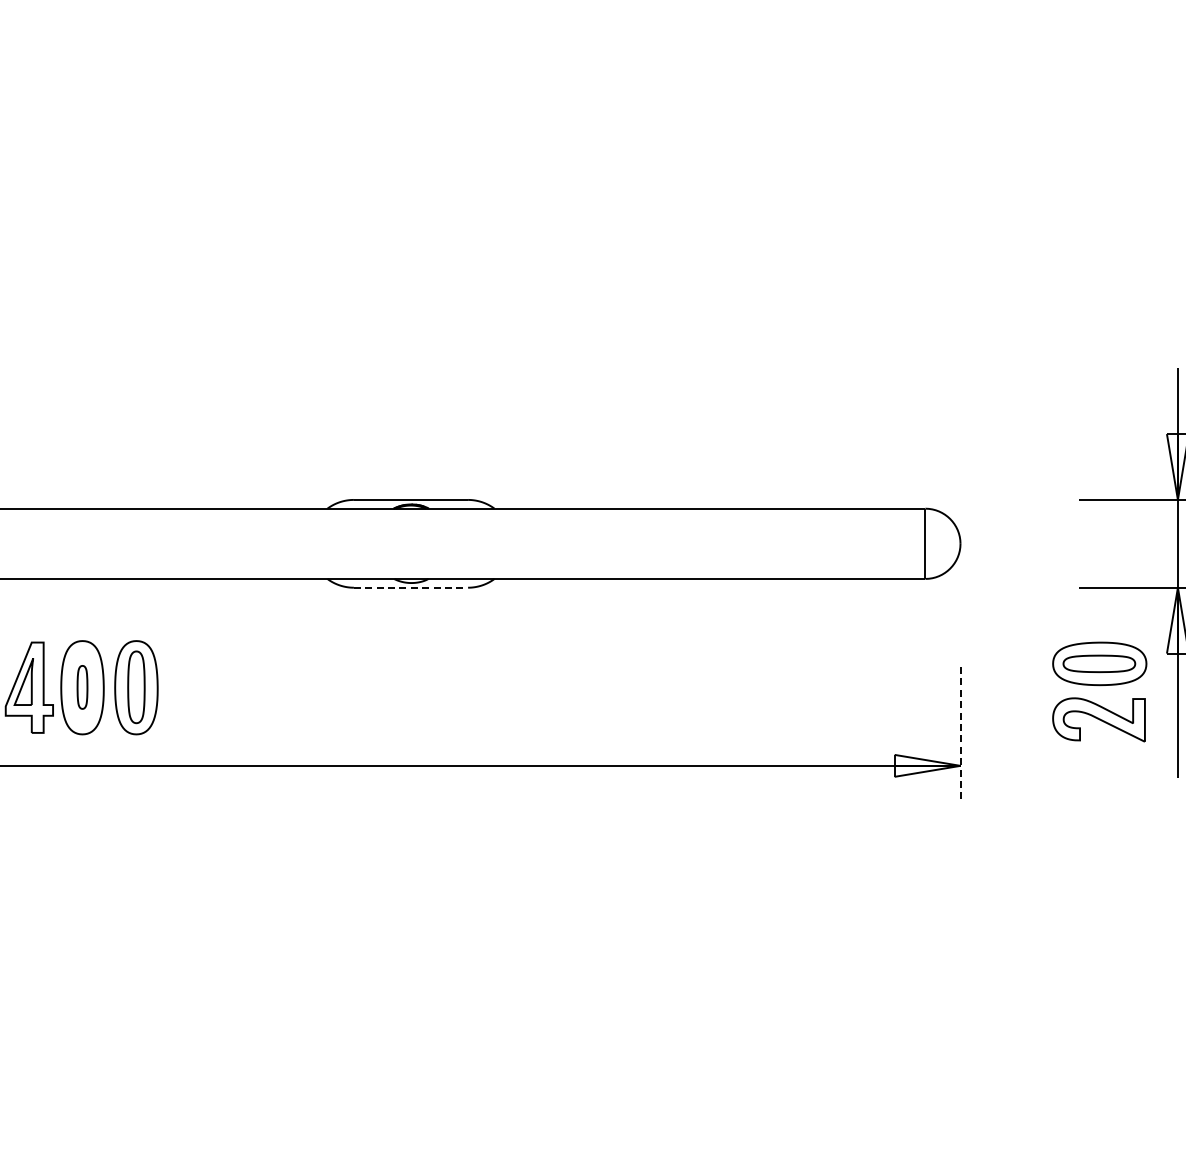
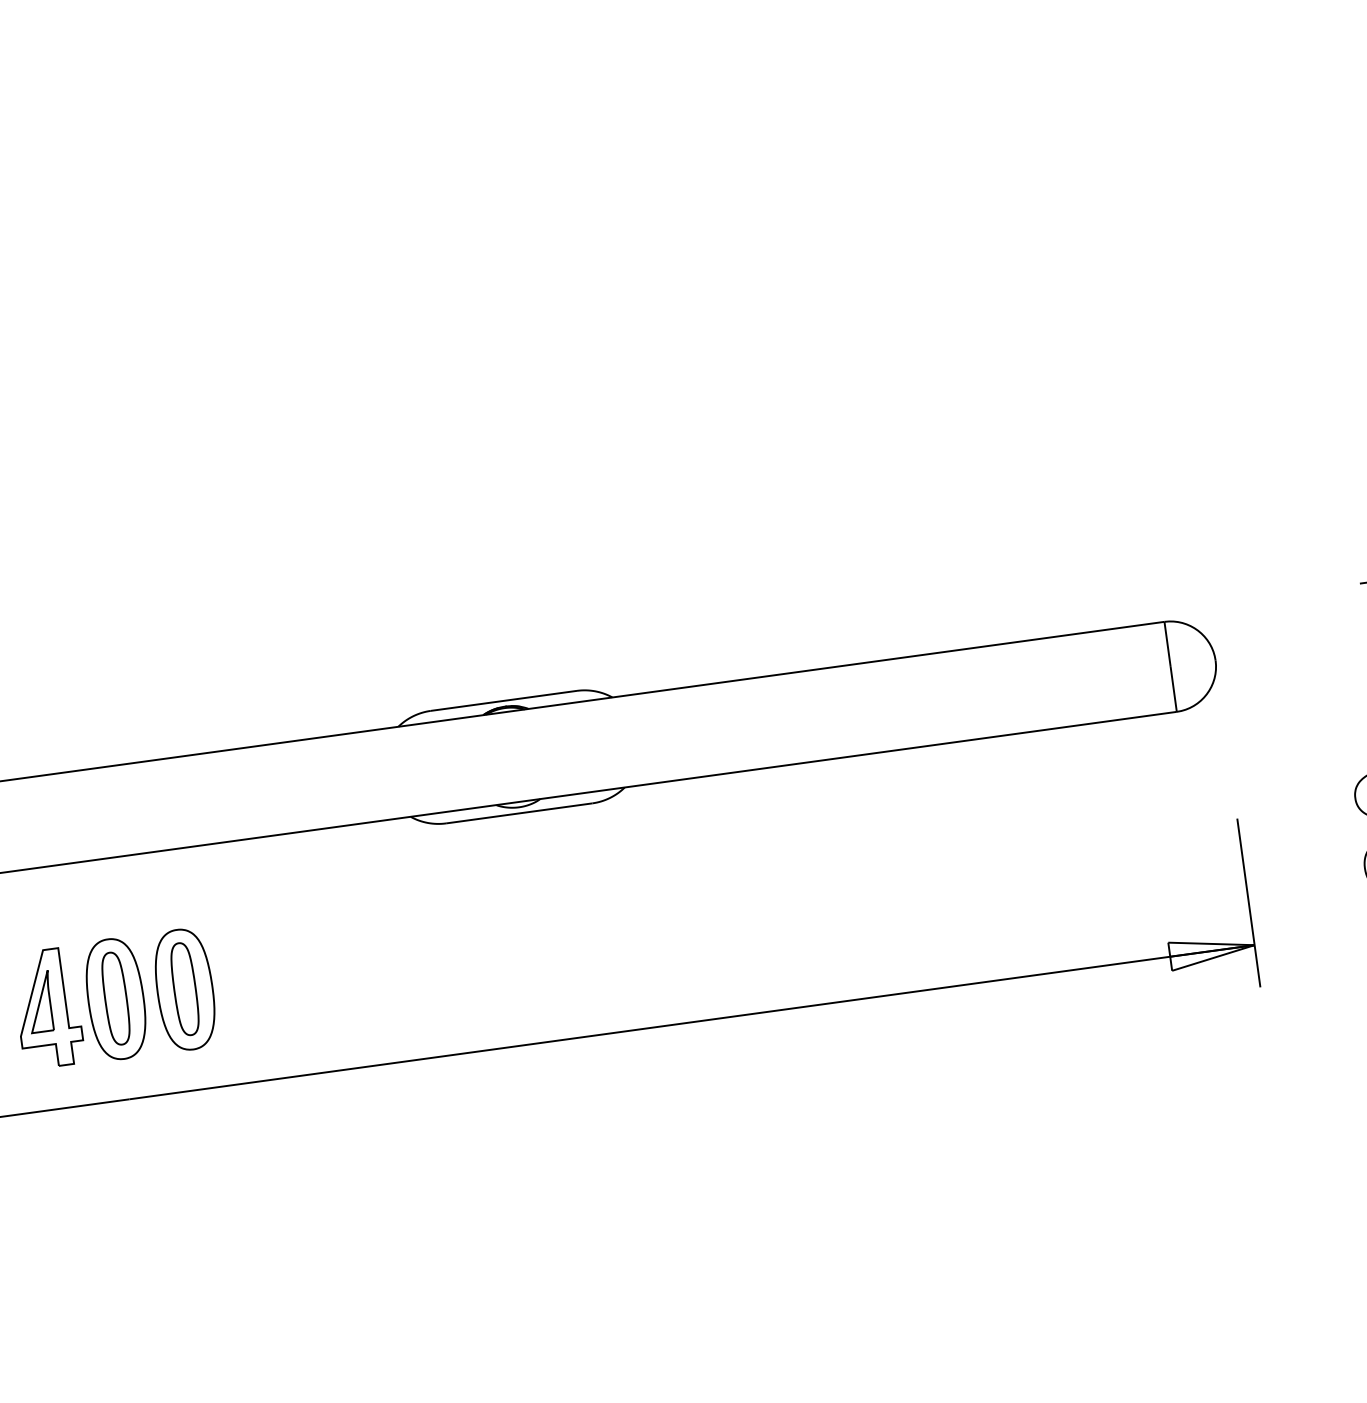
line: (411, 587) -> (519, 813), dashed -> solid
part: (82, 687) -> (115, 998), size x1.67
line: (960, 732) -> (1248, 902), dashed -> solid

